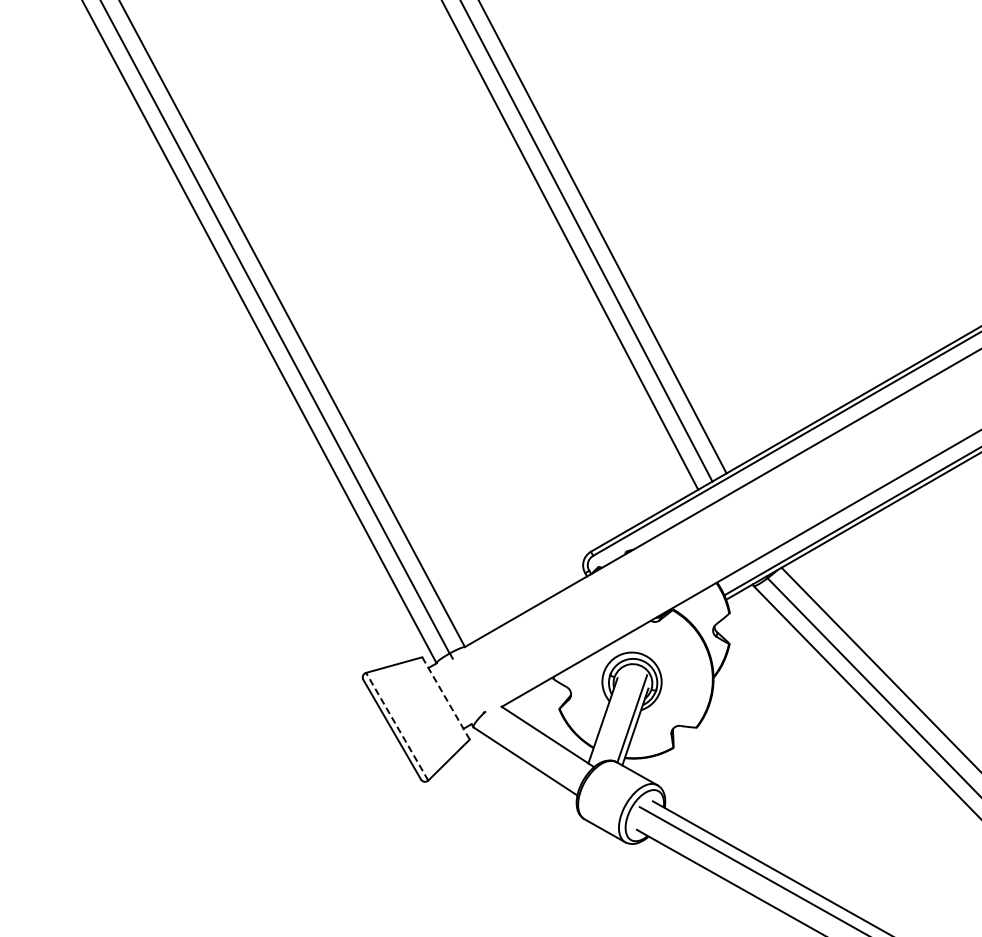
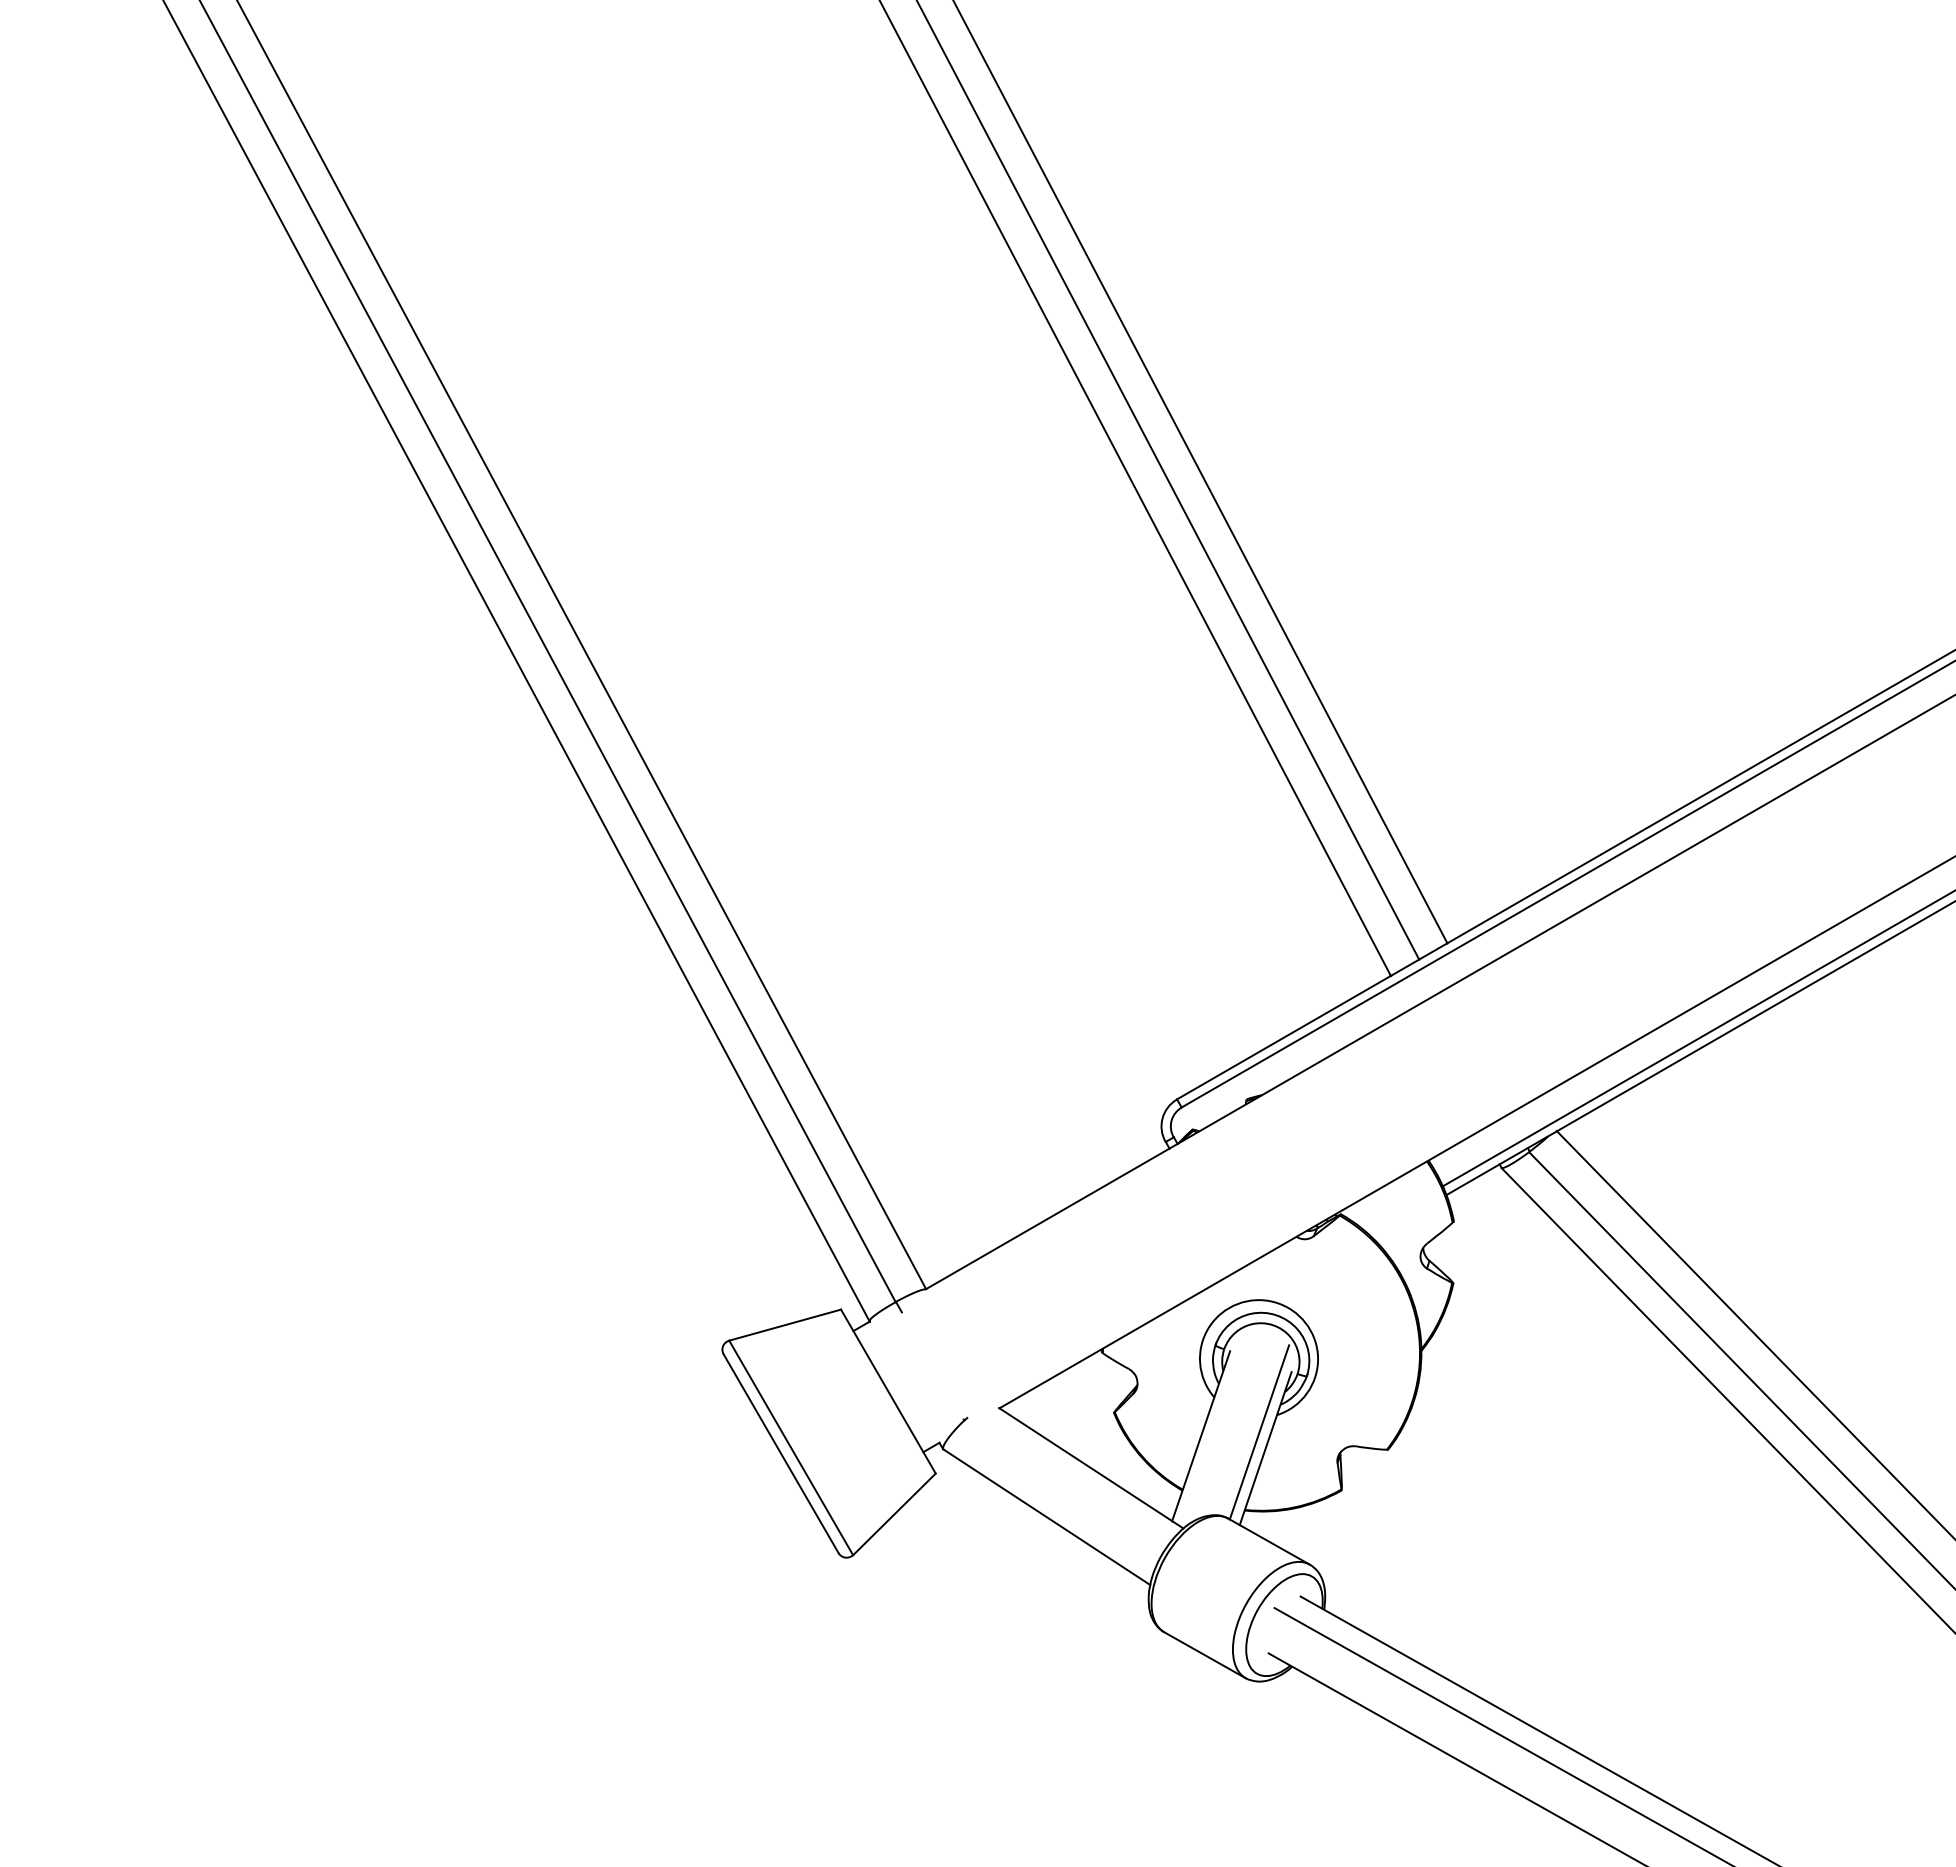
line: (446, 698) -> (889, 1391), dashed -> solid
line: (396, 726) -> (789, 1447), dashed -> solid

